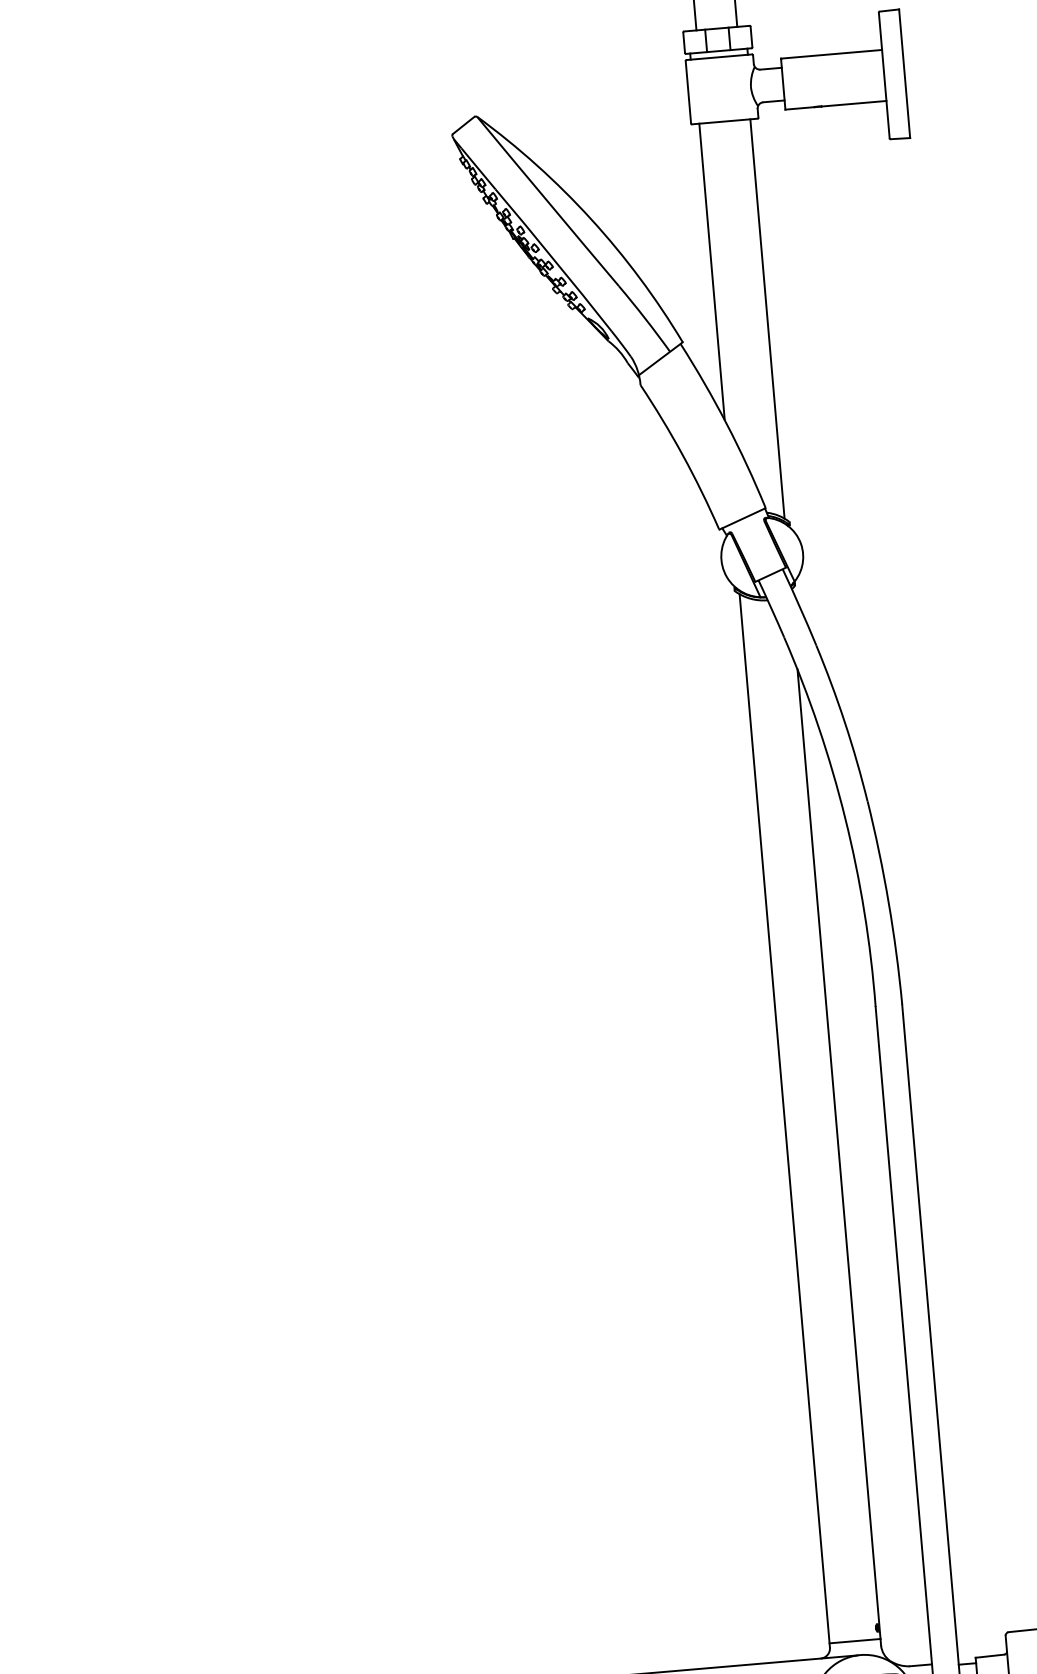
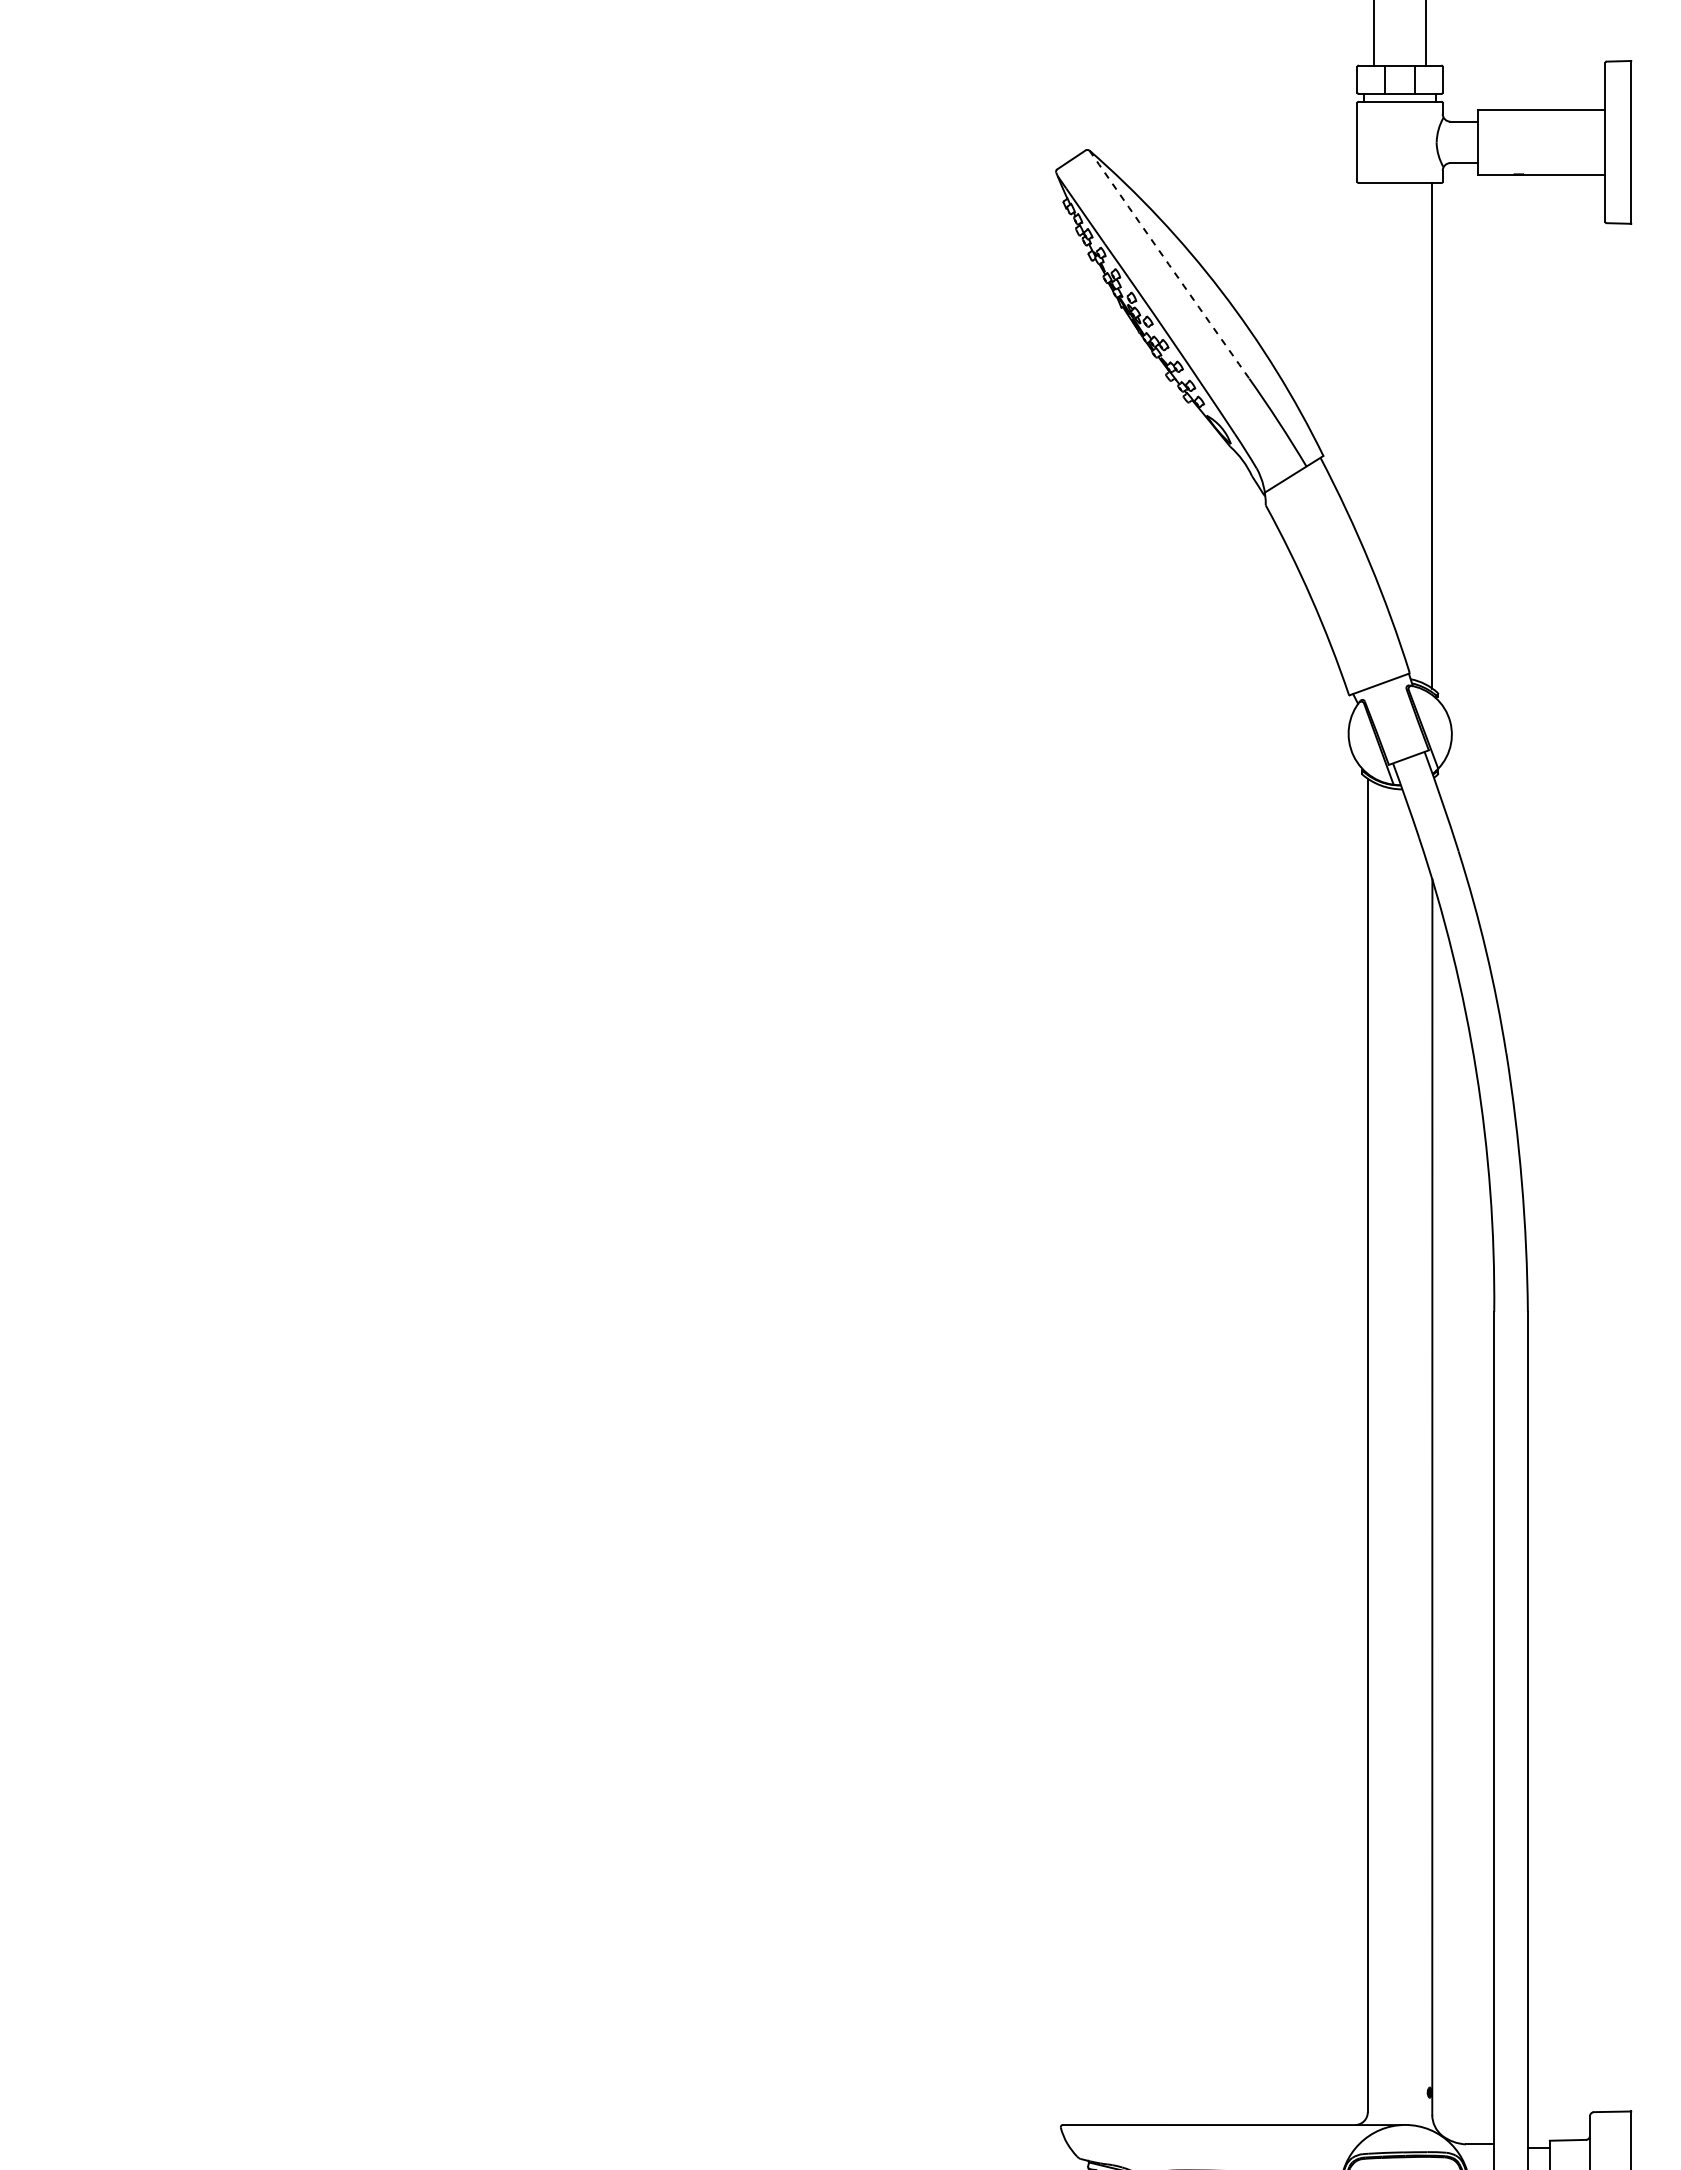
arc: (548, 201) -> (1169, 264), solid -> dashed
line: (711, 271) -> (1367, 370), removed
line: (854, 1640) -> (1399, 2106), removed

